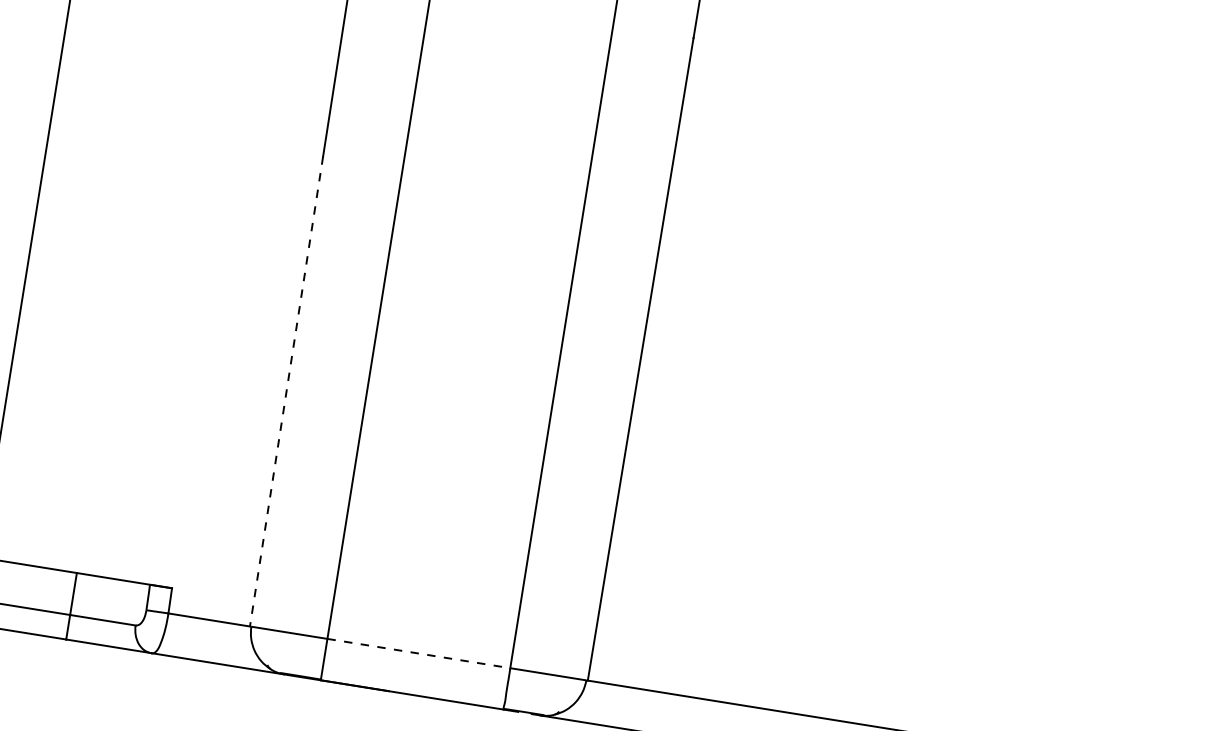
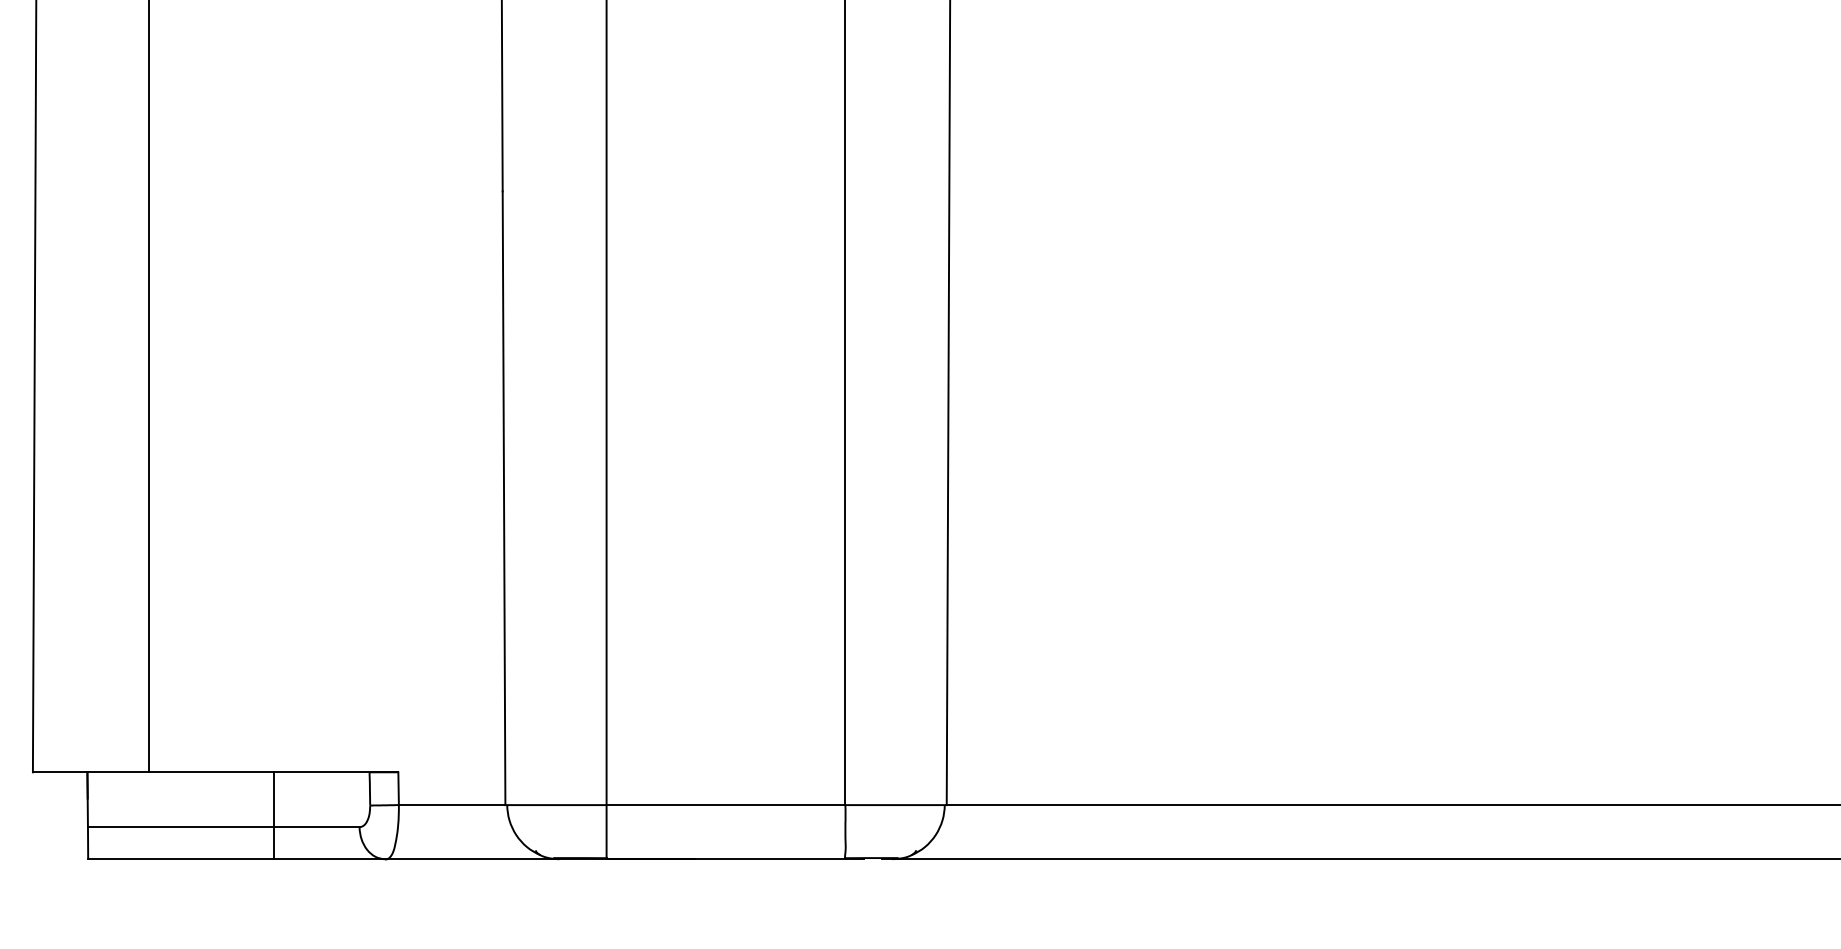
line: (286, 391) -> (504, 498), dashed -> solid
line: (419, 653) -> (726, 805), dashed -> solid

